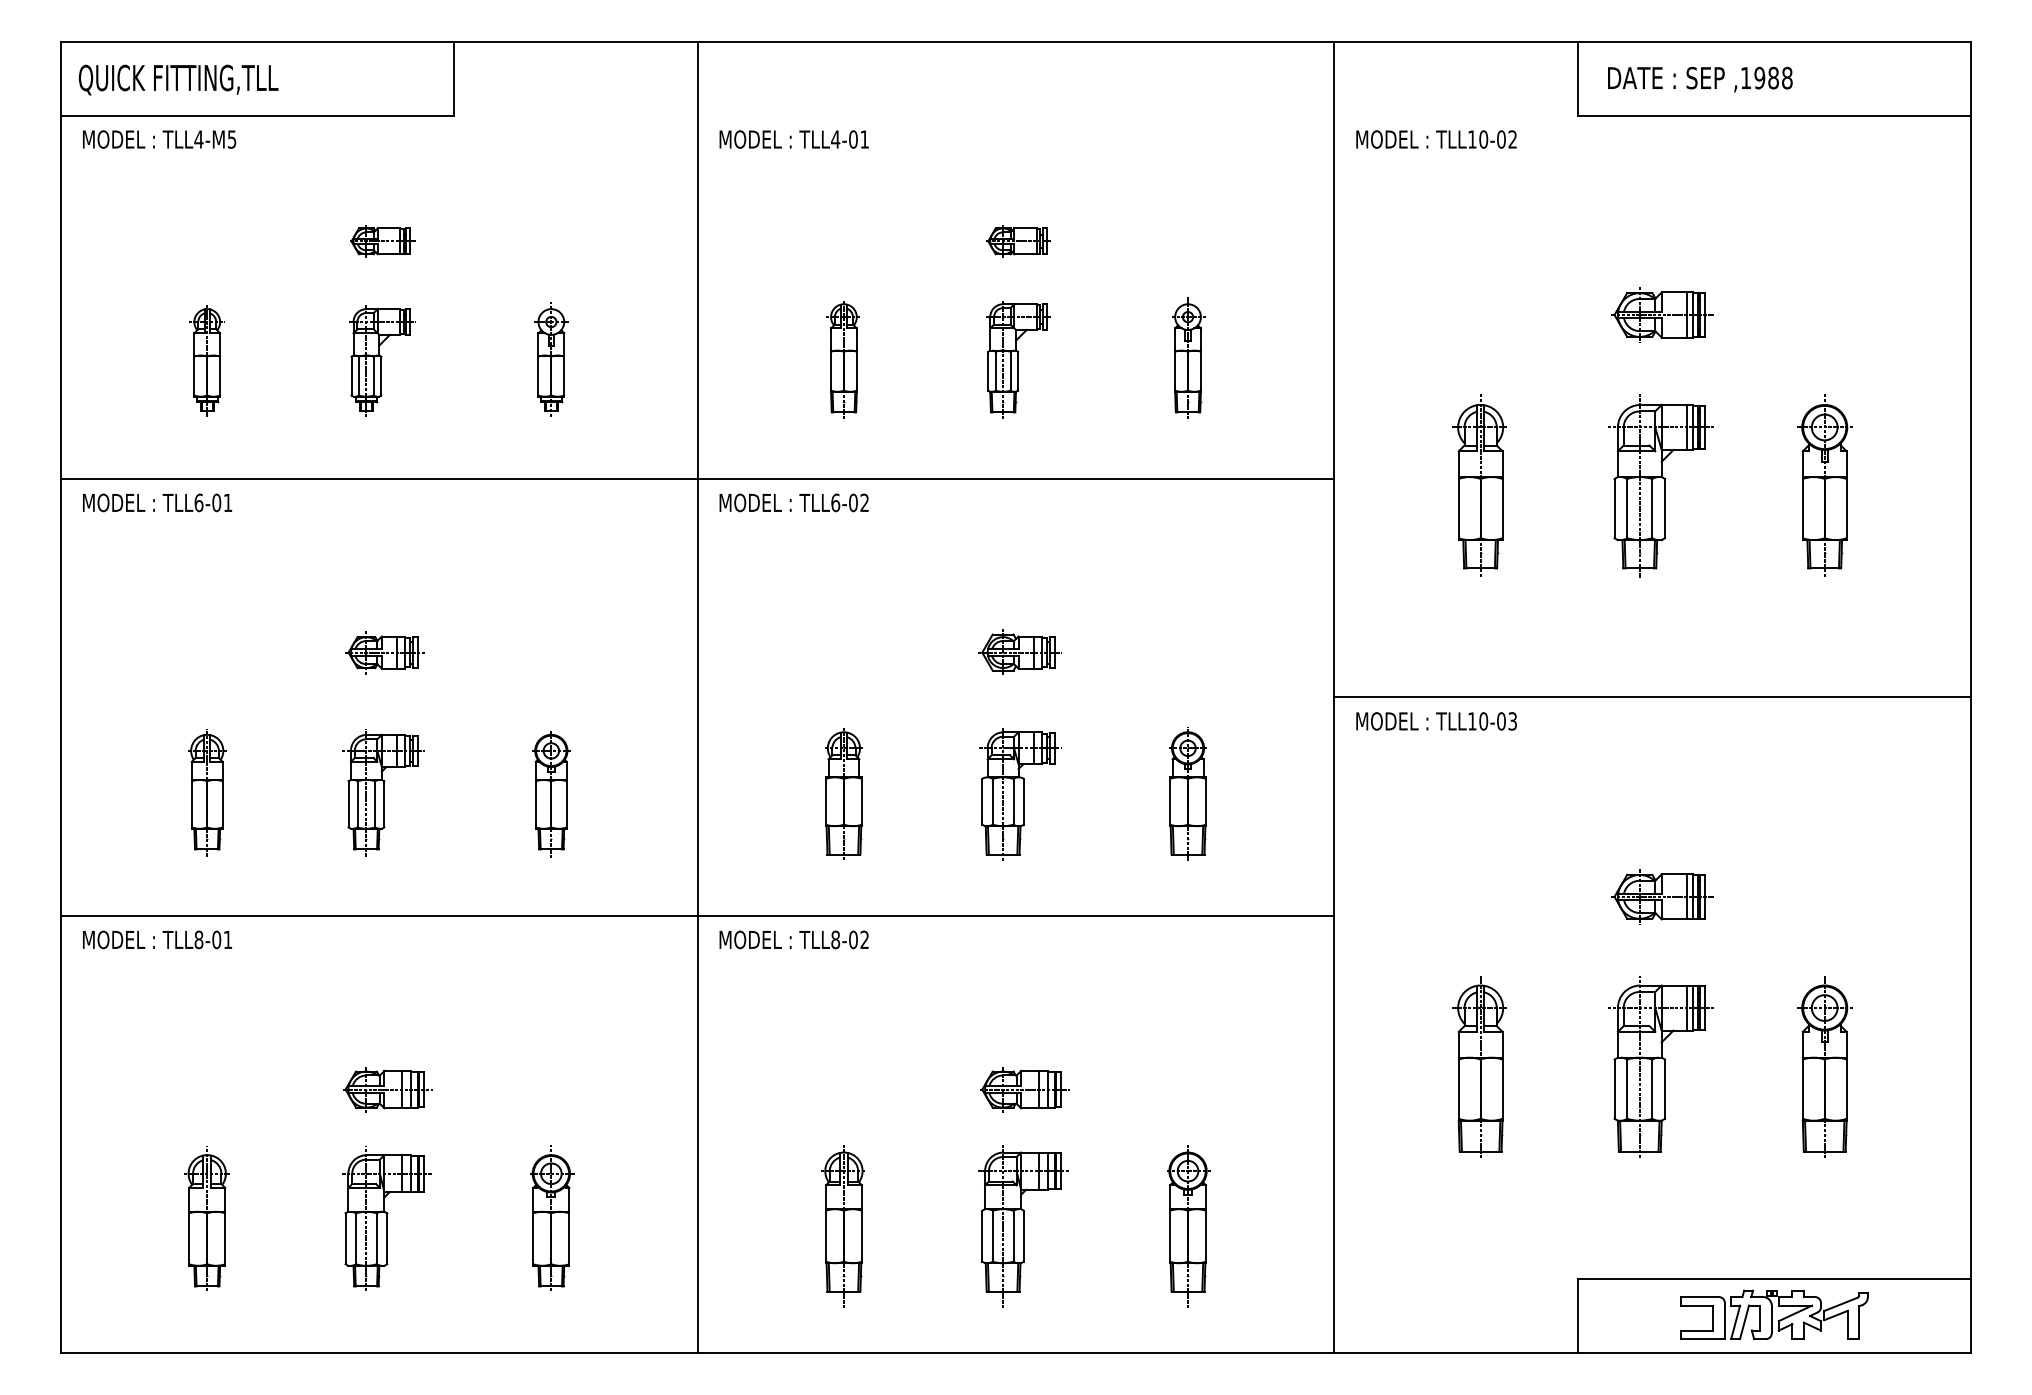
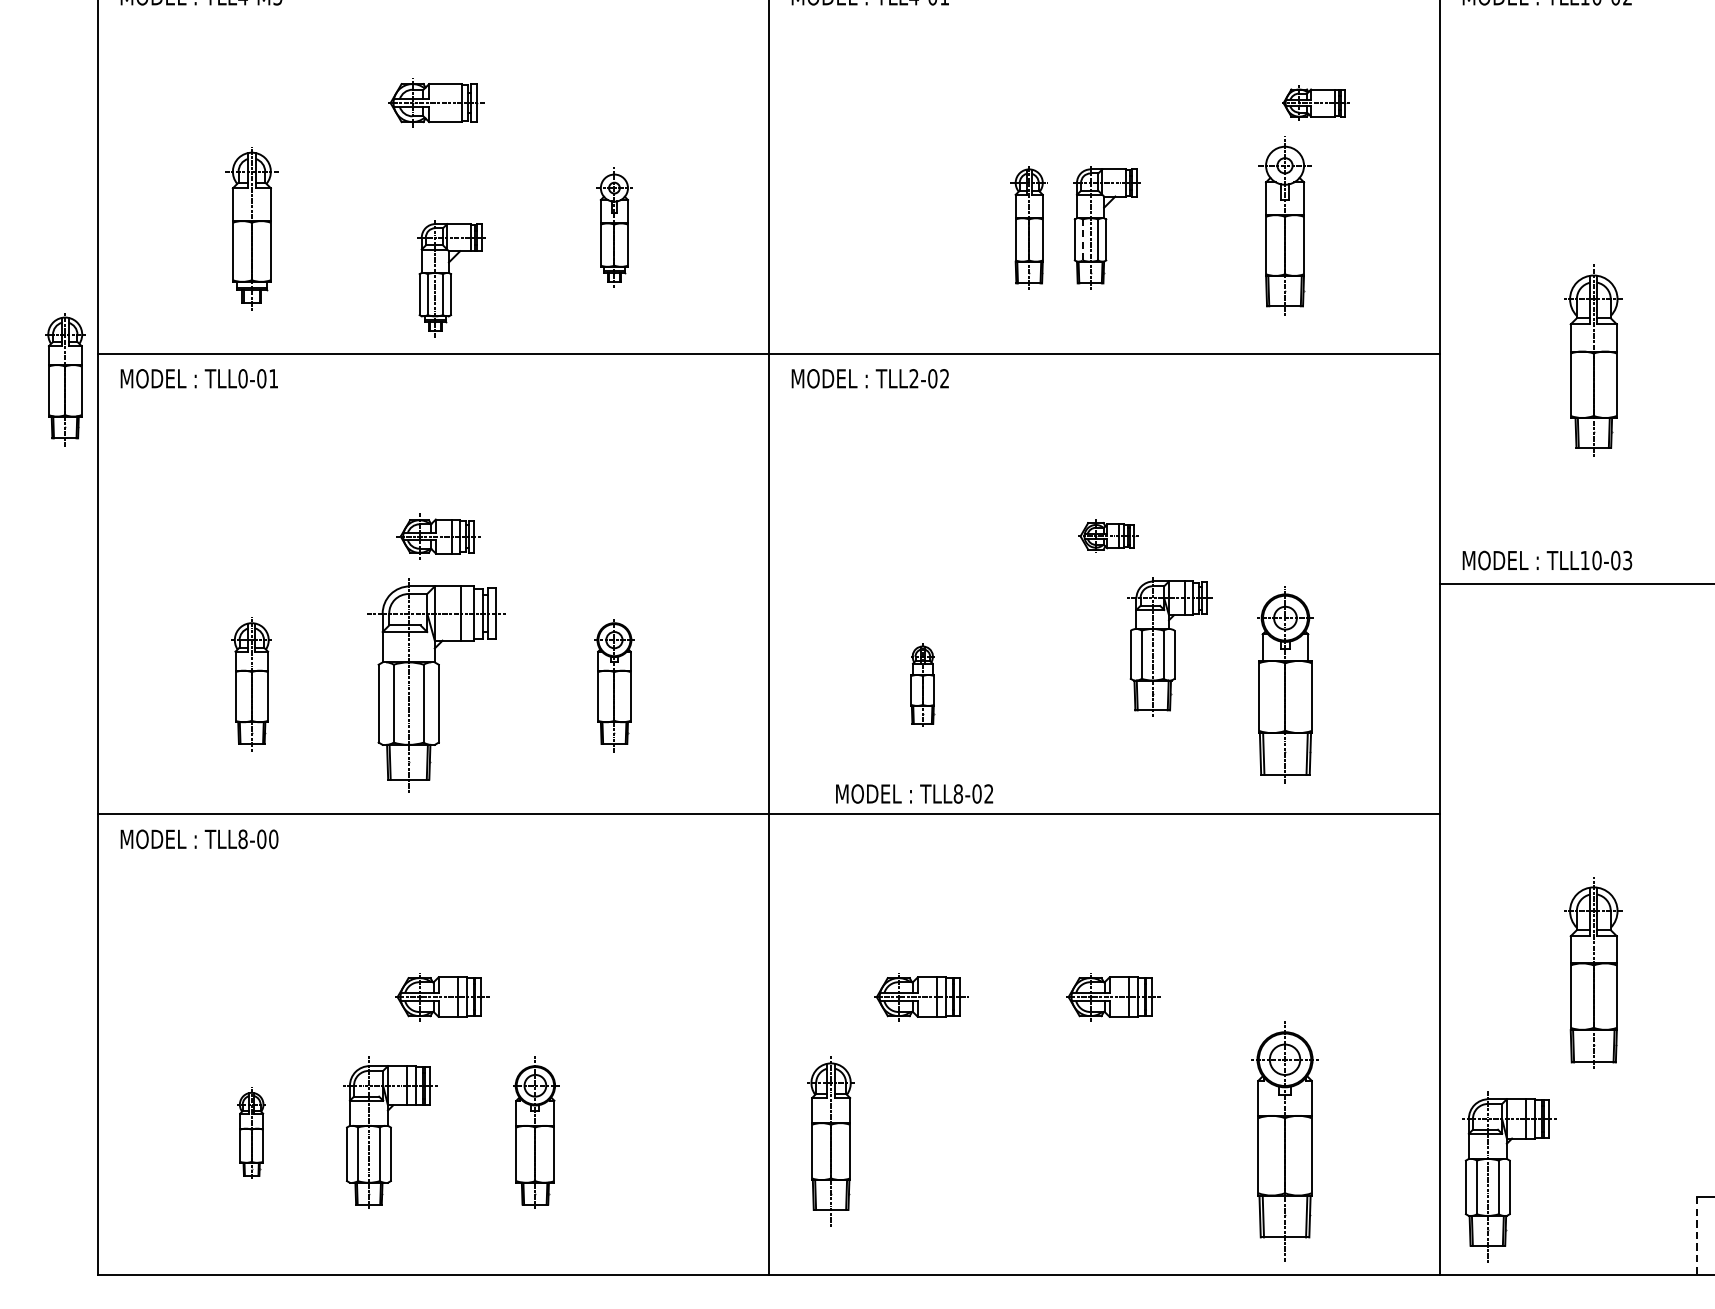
part: (382, 241) -> (436, 103), size x1.4
part: (1018, 241) -> (1315, 103), moved
part: (1188, 357) -> (1285, 225), size x1.4
part: (842, 359) -> (1027, 227), moved
part: (206, 360) -> (251, 228), size x1.4
part: (382, 360) -> (452, 278), moved
line: (995, 370) -> (1082, 239), solid -> dashed
part: (30, 502) -> (65, 378), added
text: (198, 502) -> (242, 378), TLL6-01 -> TLL0-01
text: (835, 502) -> (913, 378), TLL6-02 -> TLL2-02
part: (1019, 651) -> (1107, 535), size x0.7
text: (1436, 721) -> (1547, 560), moved
part: (383, 792) -> (437, 683), size x1.6
part: (843, 793) -> (922, 685), size x0.6
part: (1187, 793) -> (1284, 685), size x1.4
part: (1020, 794) -> (1171, 647), moved
text: (227, 939) -> (273, 838), TLL8-01 -> TLL8-00
text: (793, 939) -> (913, 793), moved
part: (842, 1089) -> (921, 996), added
part: (552, 1217) -> (536, 1131), moved
part: (206, 1218) -> (251, 1132), size x0.6
part: (386, 1218) -> (390, 1132), moved
part: (842, 1226) -> (829, 1141), moved
part: (1023, 1226) -> (1509, 1177), moved
part: (1188, 1226) -> (1285, 1141), size x1.4
line: (1578, 1316) -> (1696, 1236), solid -> dashed

